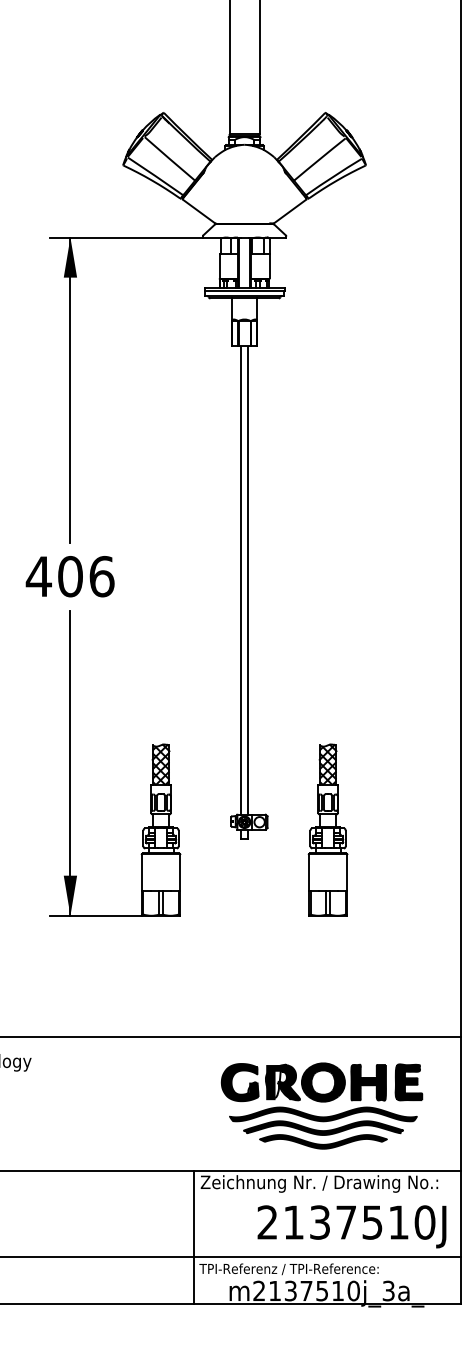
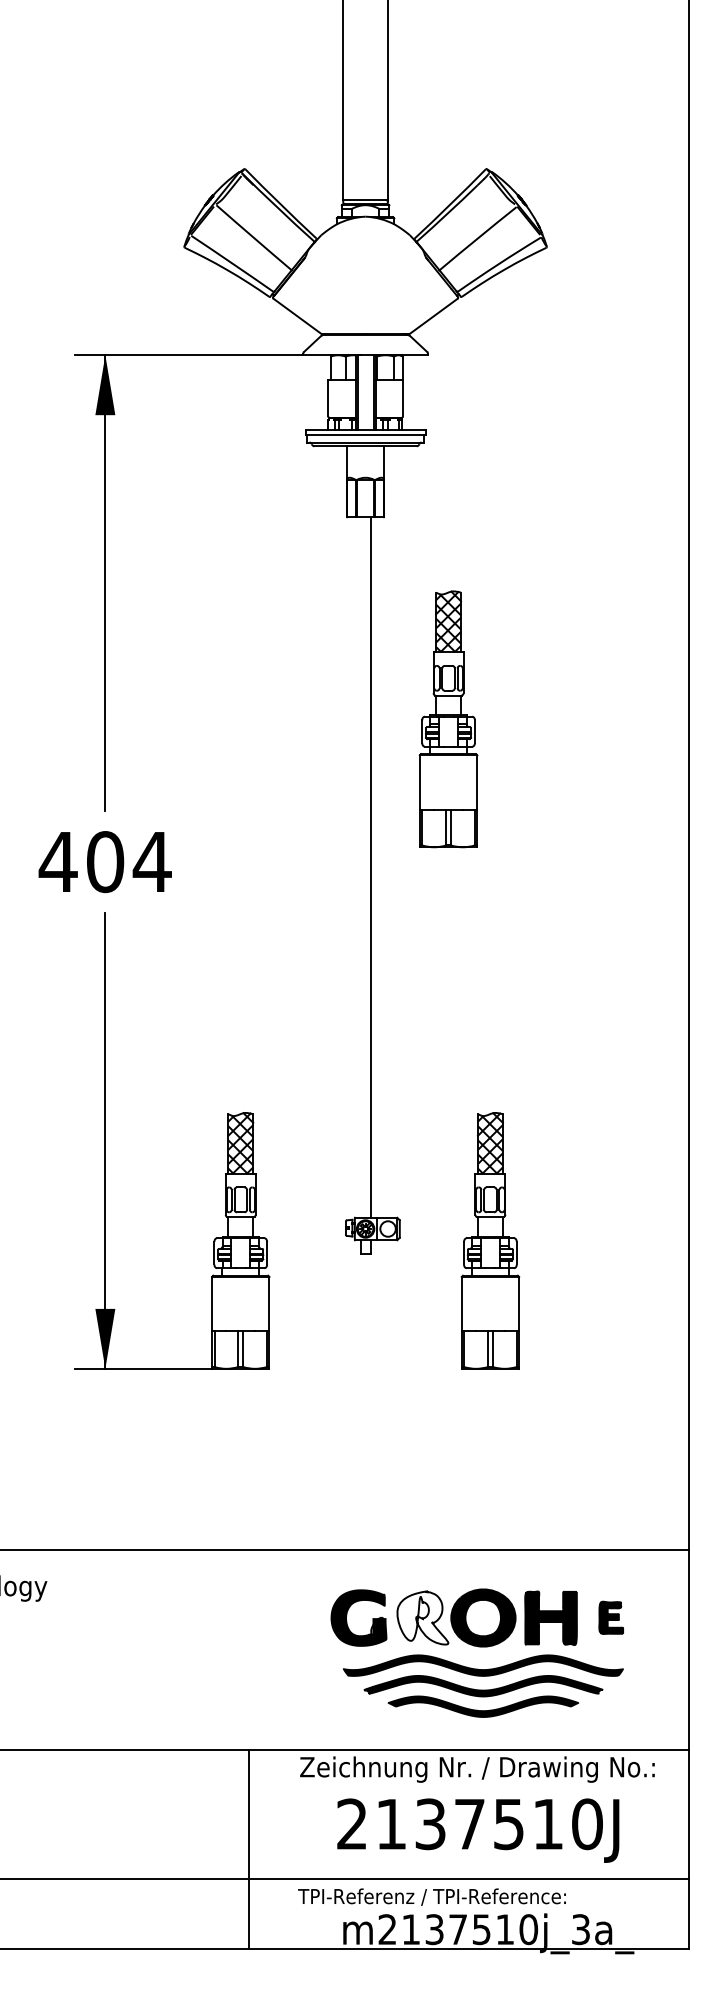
part: (299, 480) -> (447, 718), added
text: (101, 576) -> (151, 861), 406 -> 404
line: (241, 580) -> (360, 867), removed
fill: (283, 1082) -> (423, 1617), removed
part: (408, 1082) -> (610, 1617), size x0.6
text: (351, 1226) -> (477, 1830), moved
line: (193, 1237) -> (248, 1849), moved

